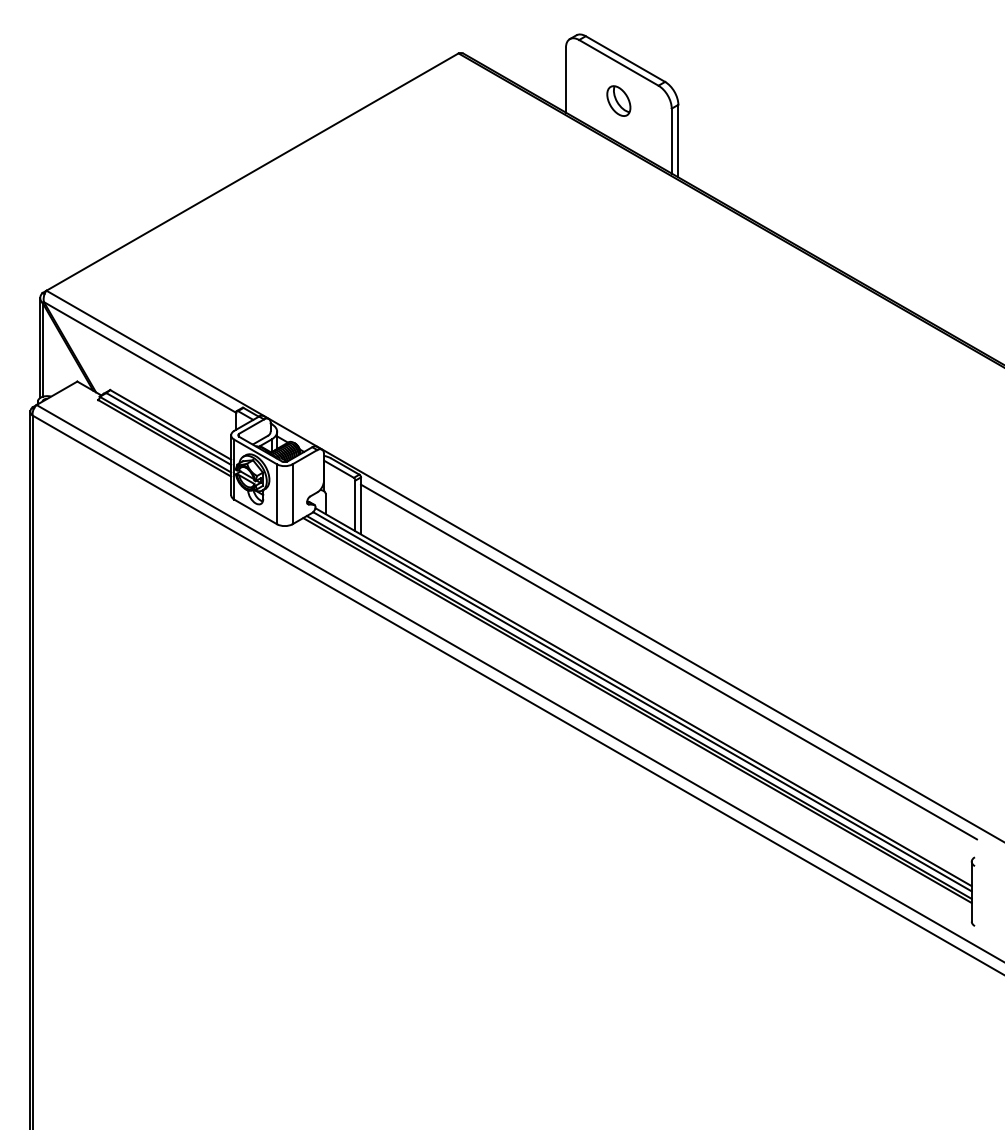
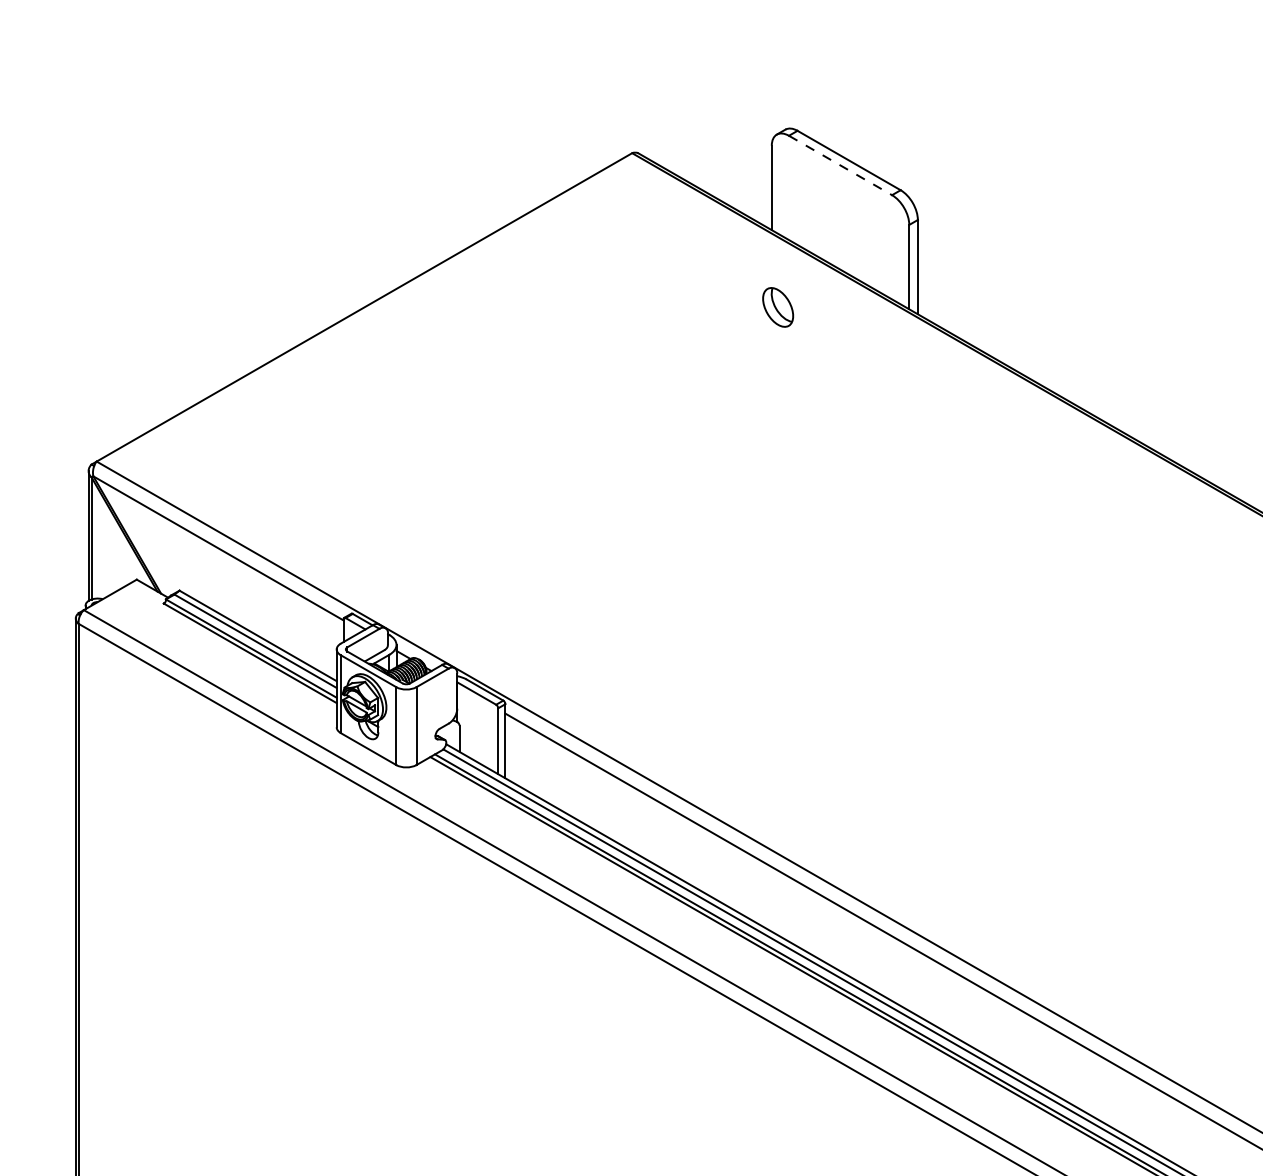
line: (618, 62) -> (840, 164), solid -> dashed
part: (618, 100) -> (777, 306), moved

